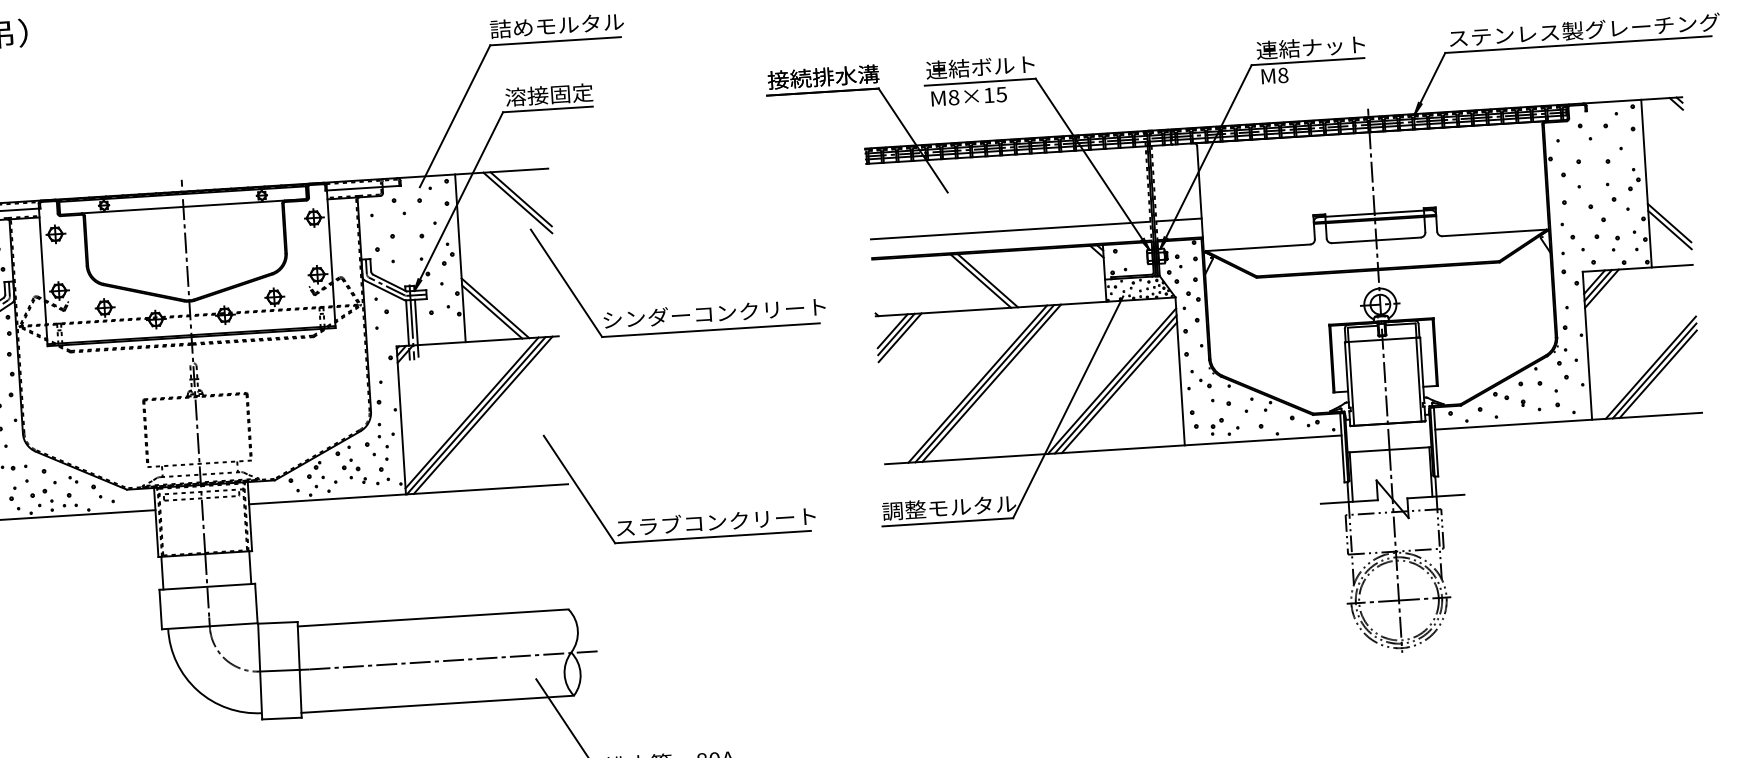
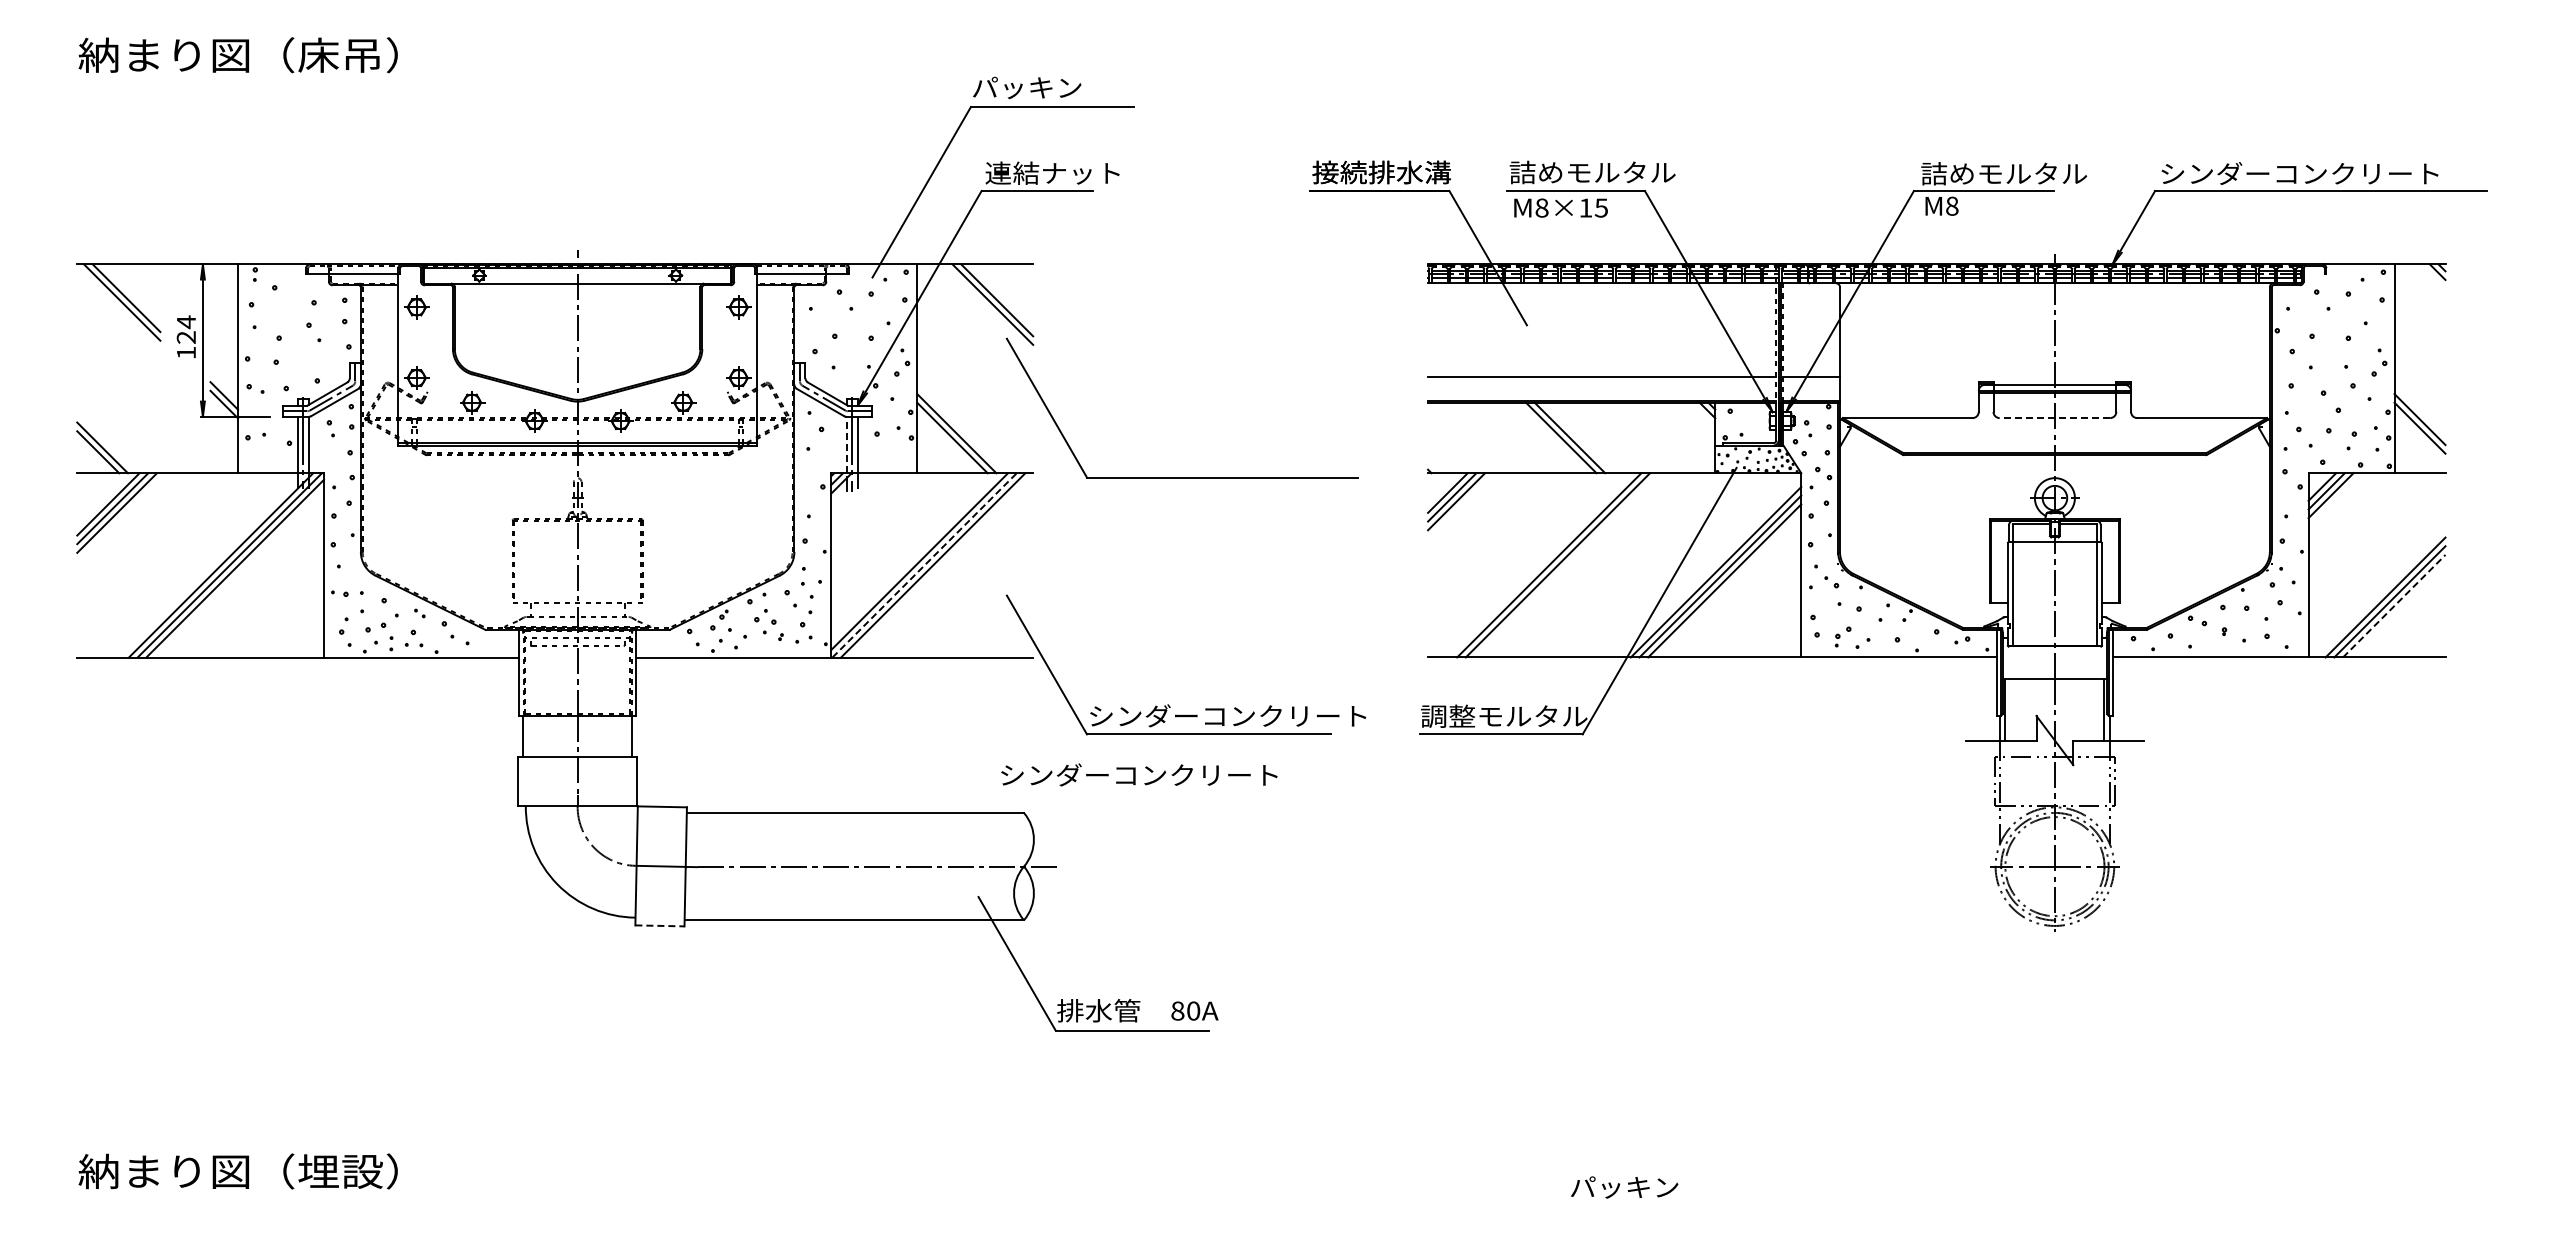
text: (557, 25) -> (1055, 87), 詰めモルタル -> パッキン
text: (1584, 30) -> (2329, 173), ステンレス製グレーチング -> シンダーコンクリート
text: (1323, 46) -> (2004, 173), 連結ナット -> 詰めモルタル
text: (992, 66) -> (1592, 172), 連結ボルト -> 詰めモルタル
text: (559, 93) -> (1052, 172), 溶接固定 -> 連結ナット
line: (1376, 240) -> (2054, 418), solid -> dashed
text: (714, 312) -> (1139, 774), moved
line: (407, 322) -> (846, 444), solid -> dashed
line: (1658, 373) -> (2394, 605), solid -> dashed
line: (991, 383) -> (1566, 565), removed
line: (476, 415) -> (924, 565), solid -> dashed
text: (727, 520) -> (1228, 715), スラブコンクリート -> シンダーコンクリート
line: (281, 718) -> (659, 925), solid -> dashed

